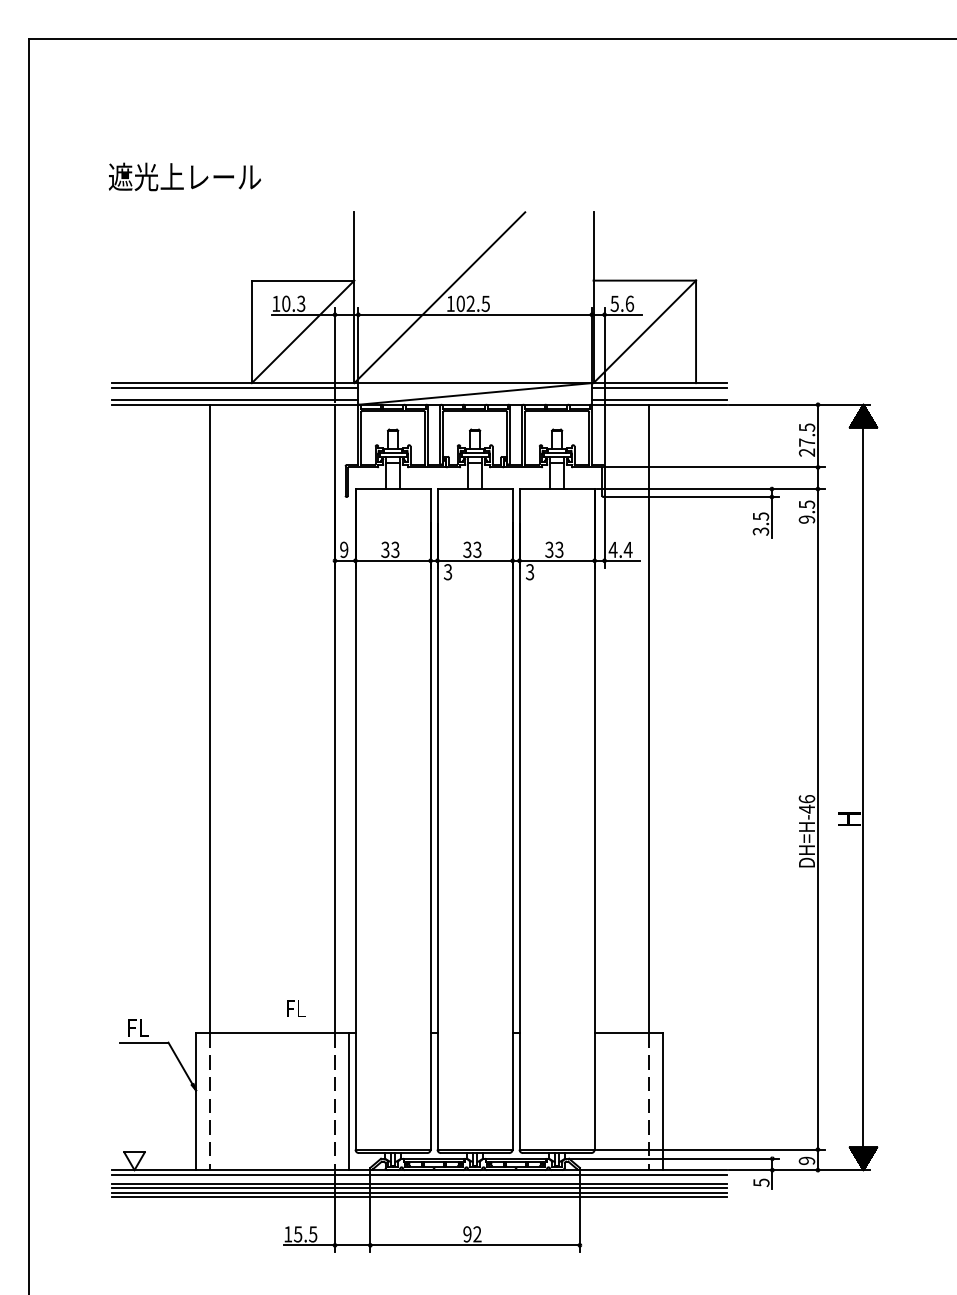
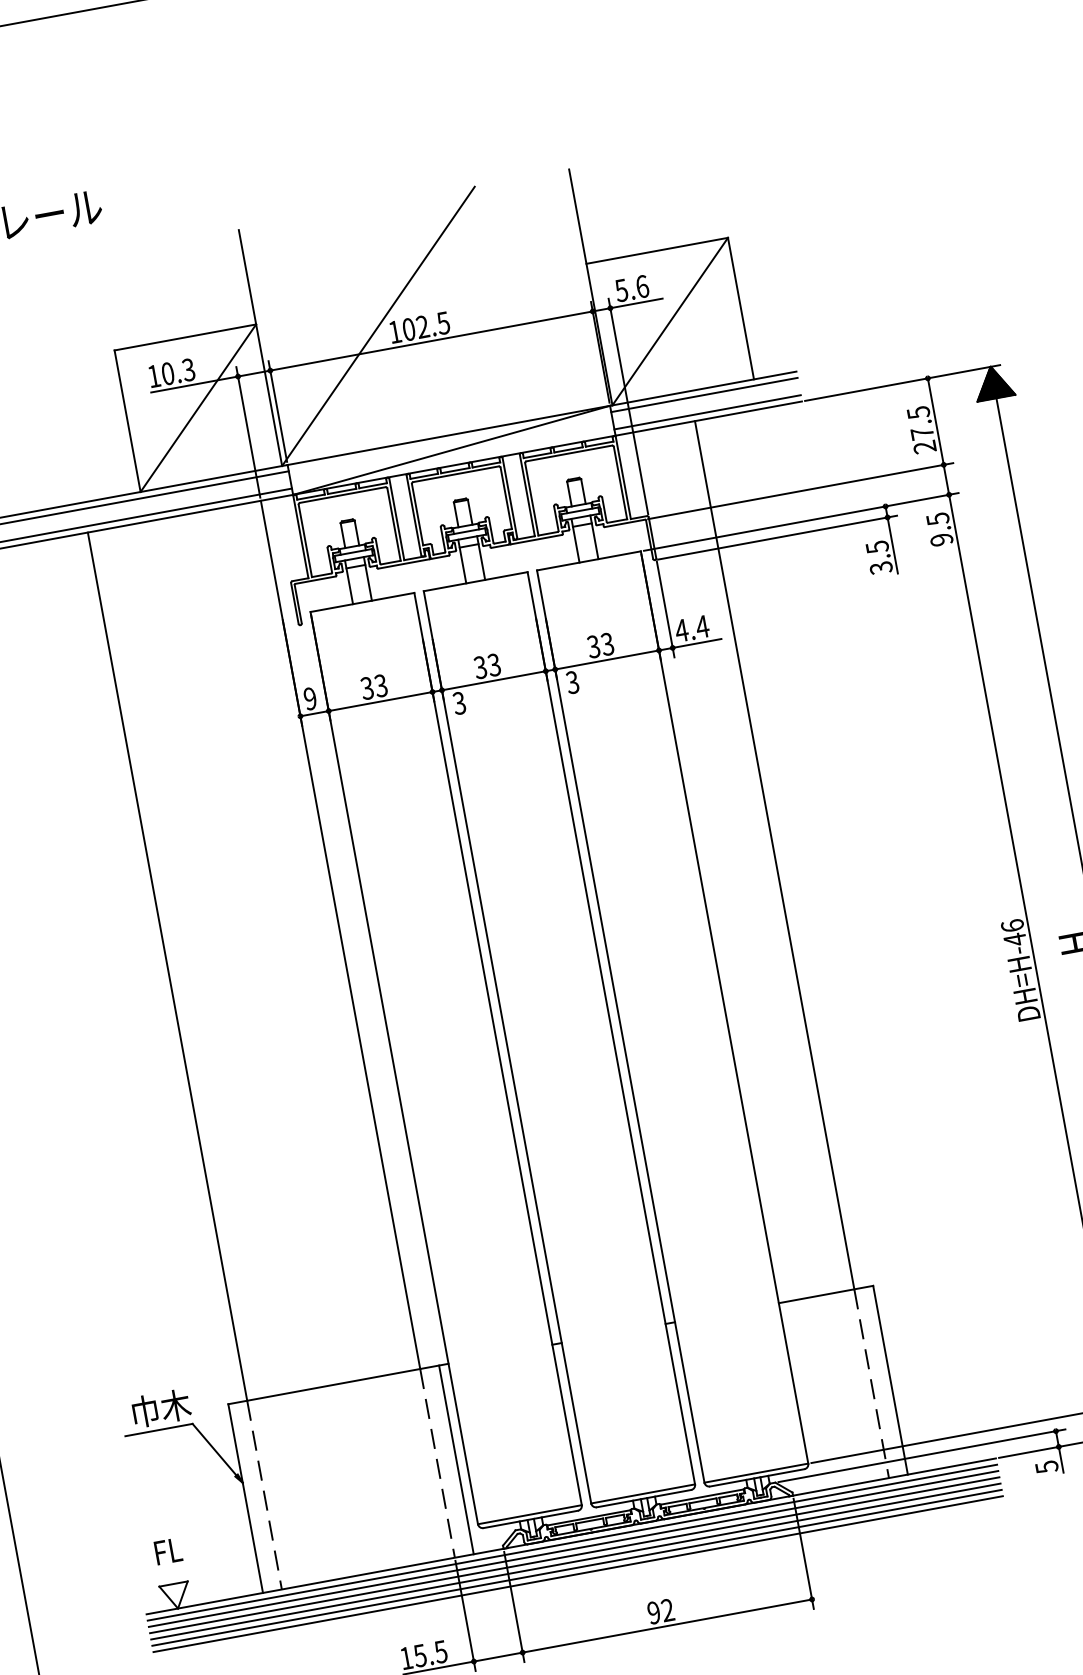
text: (296, 1008) -> (168, 1550), moved
text: (148, 1027) -> (161, 1408), FL -> 巾木
line: (418, 1179) -> (572, 1549), added

